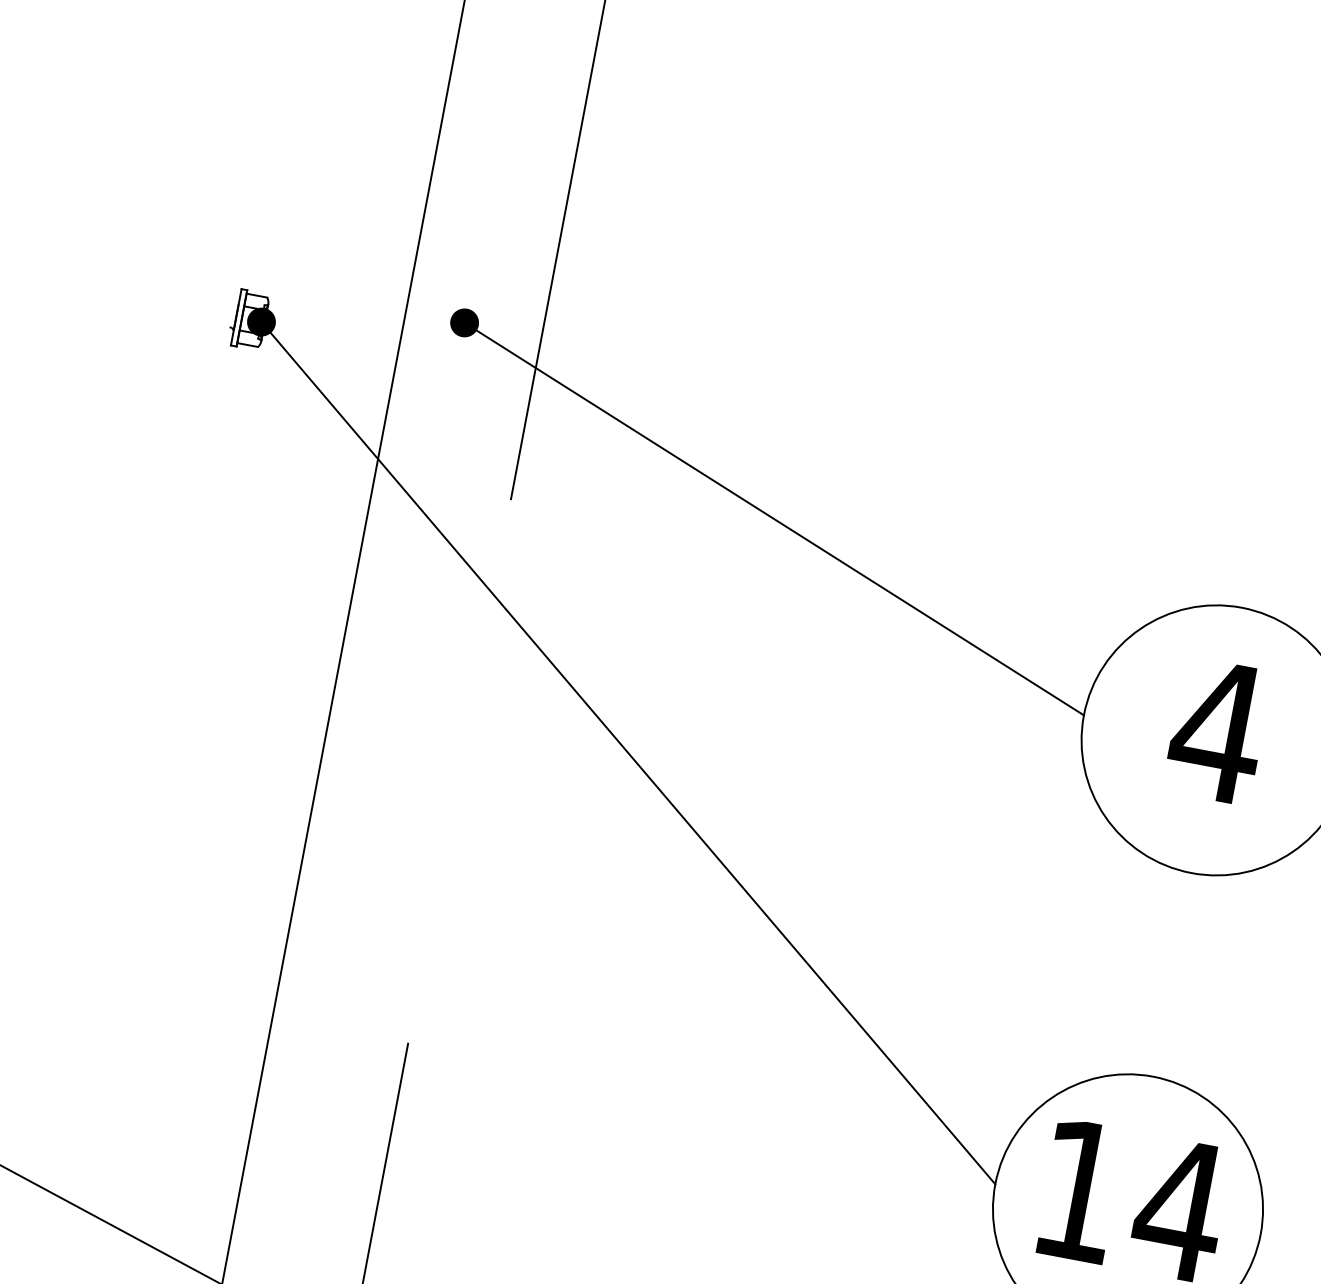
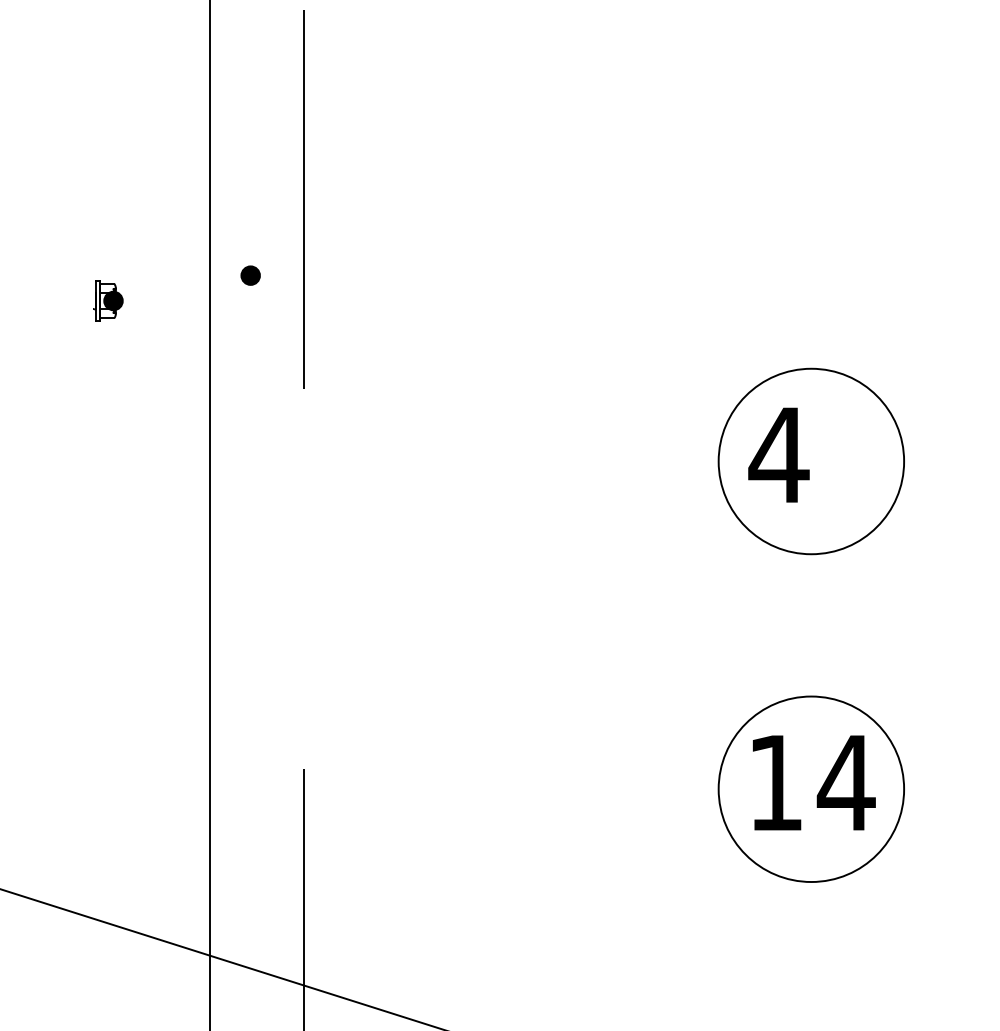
line: (774, 518) -> (484, 368), removed
text: (1217, 730) -> (778, 454), moved
line: (627, 753) -> (415, 545), removed

